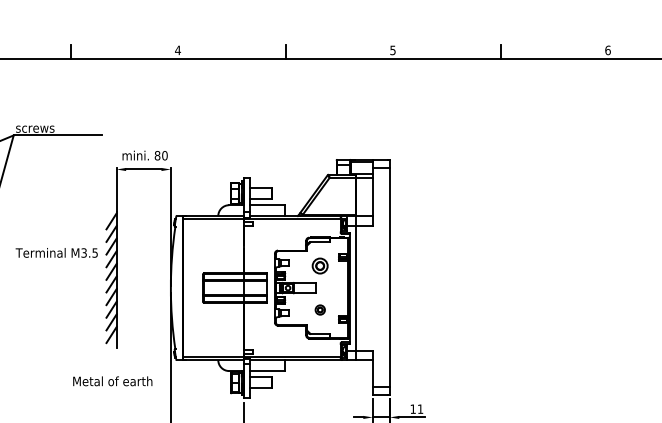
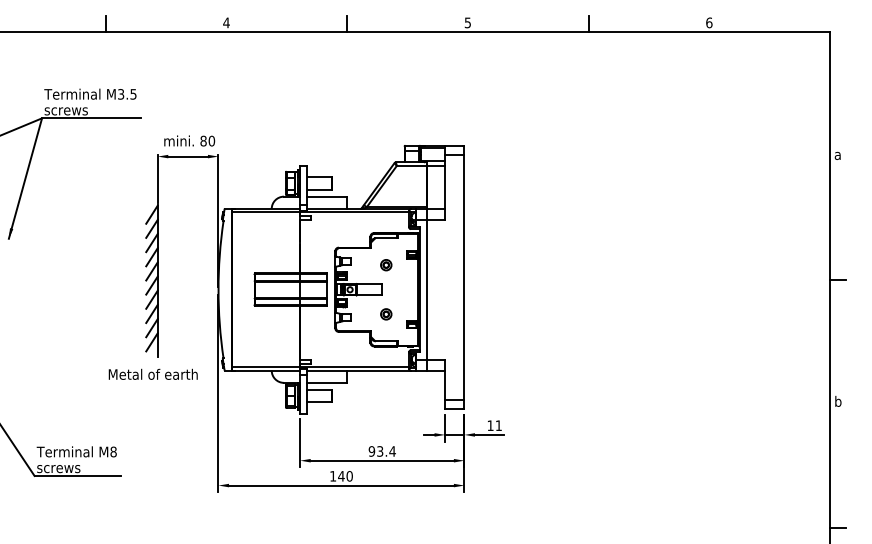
text: (56, 252) -> (90, 93), moved
part: (320, 266) -> (386, 265), size x0.62
text: (112, 380) -> (152, 373), moved

